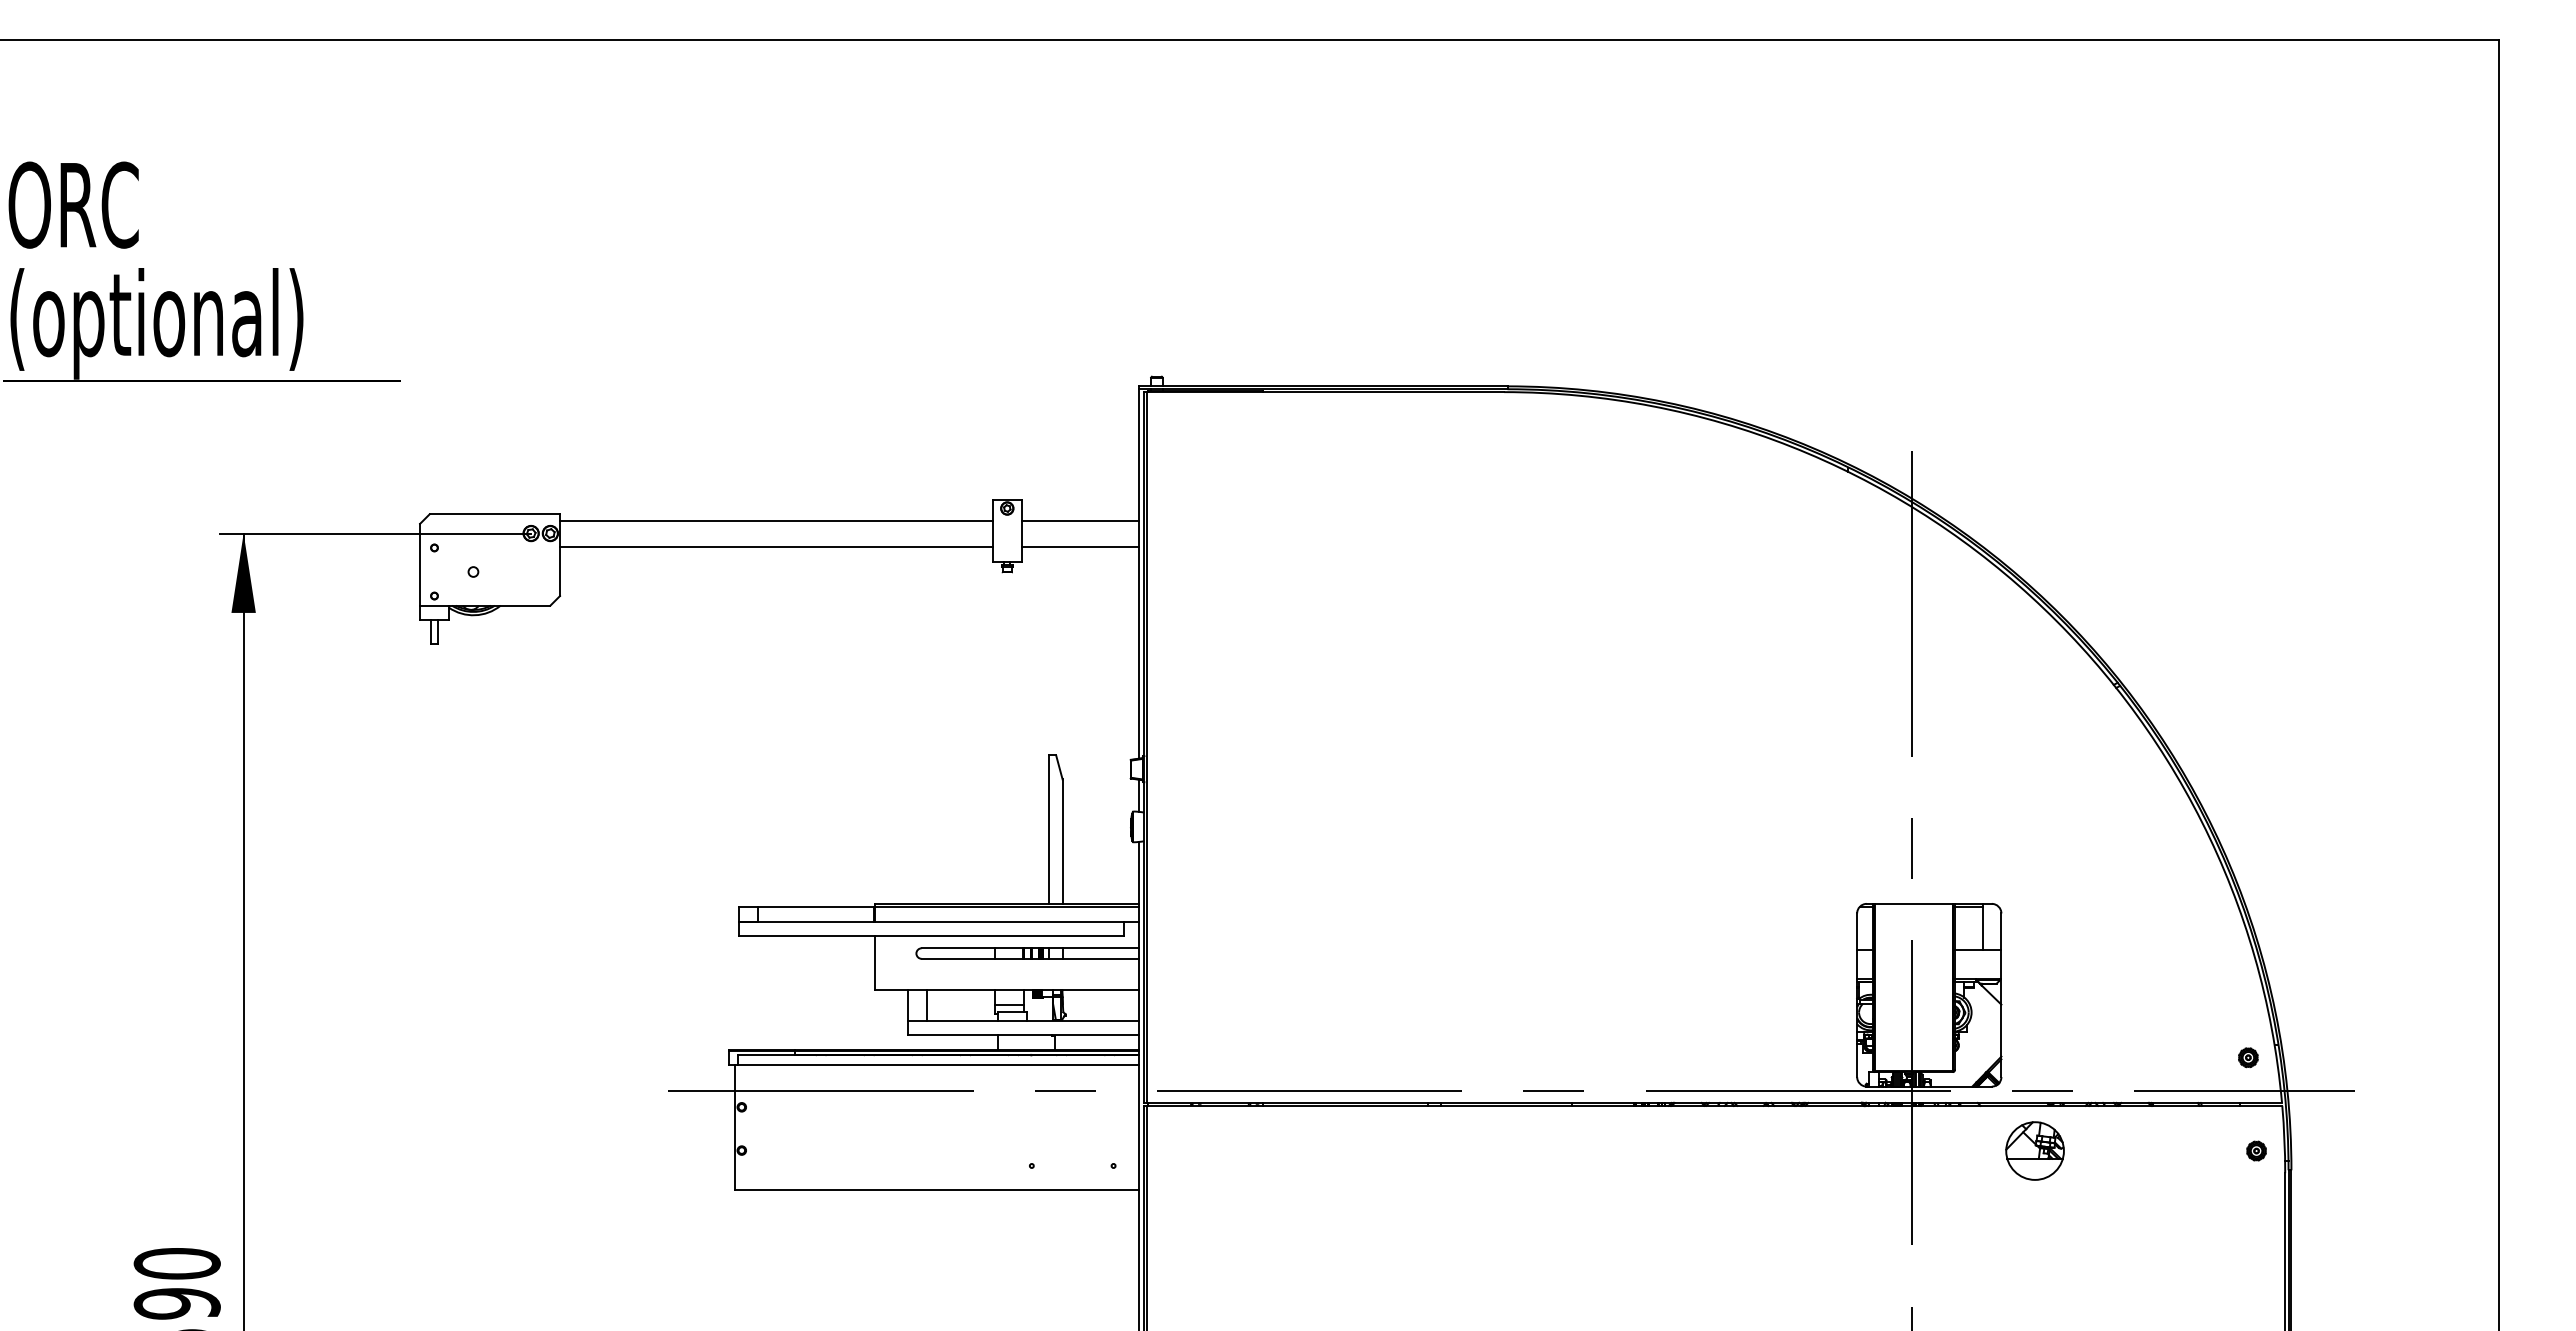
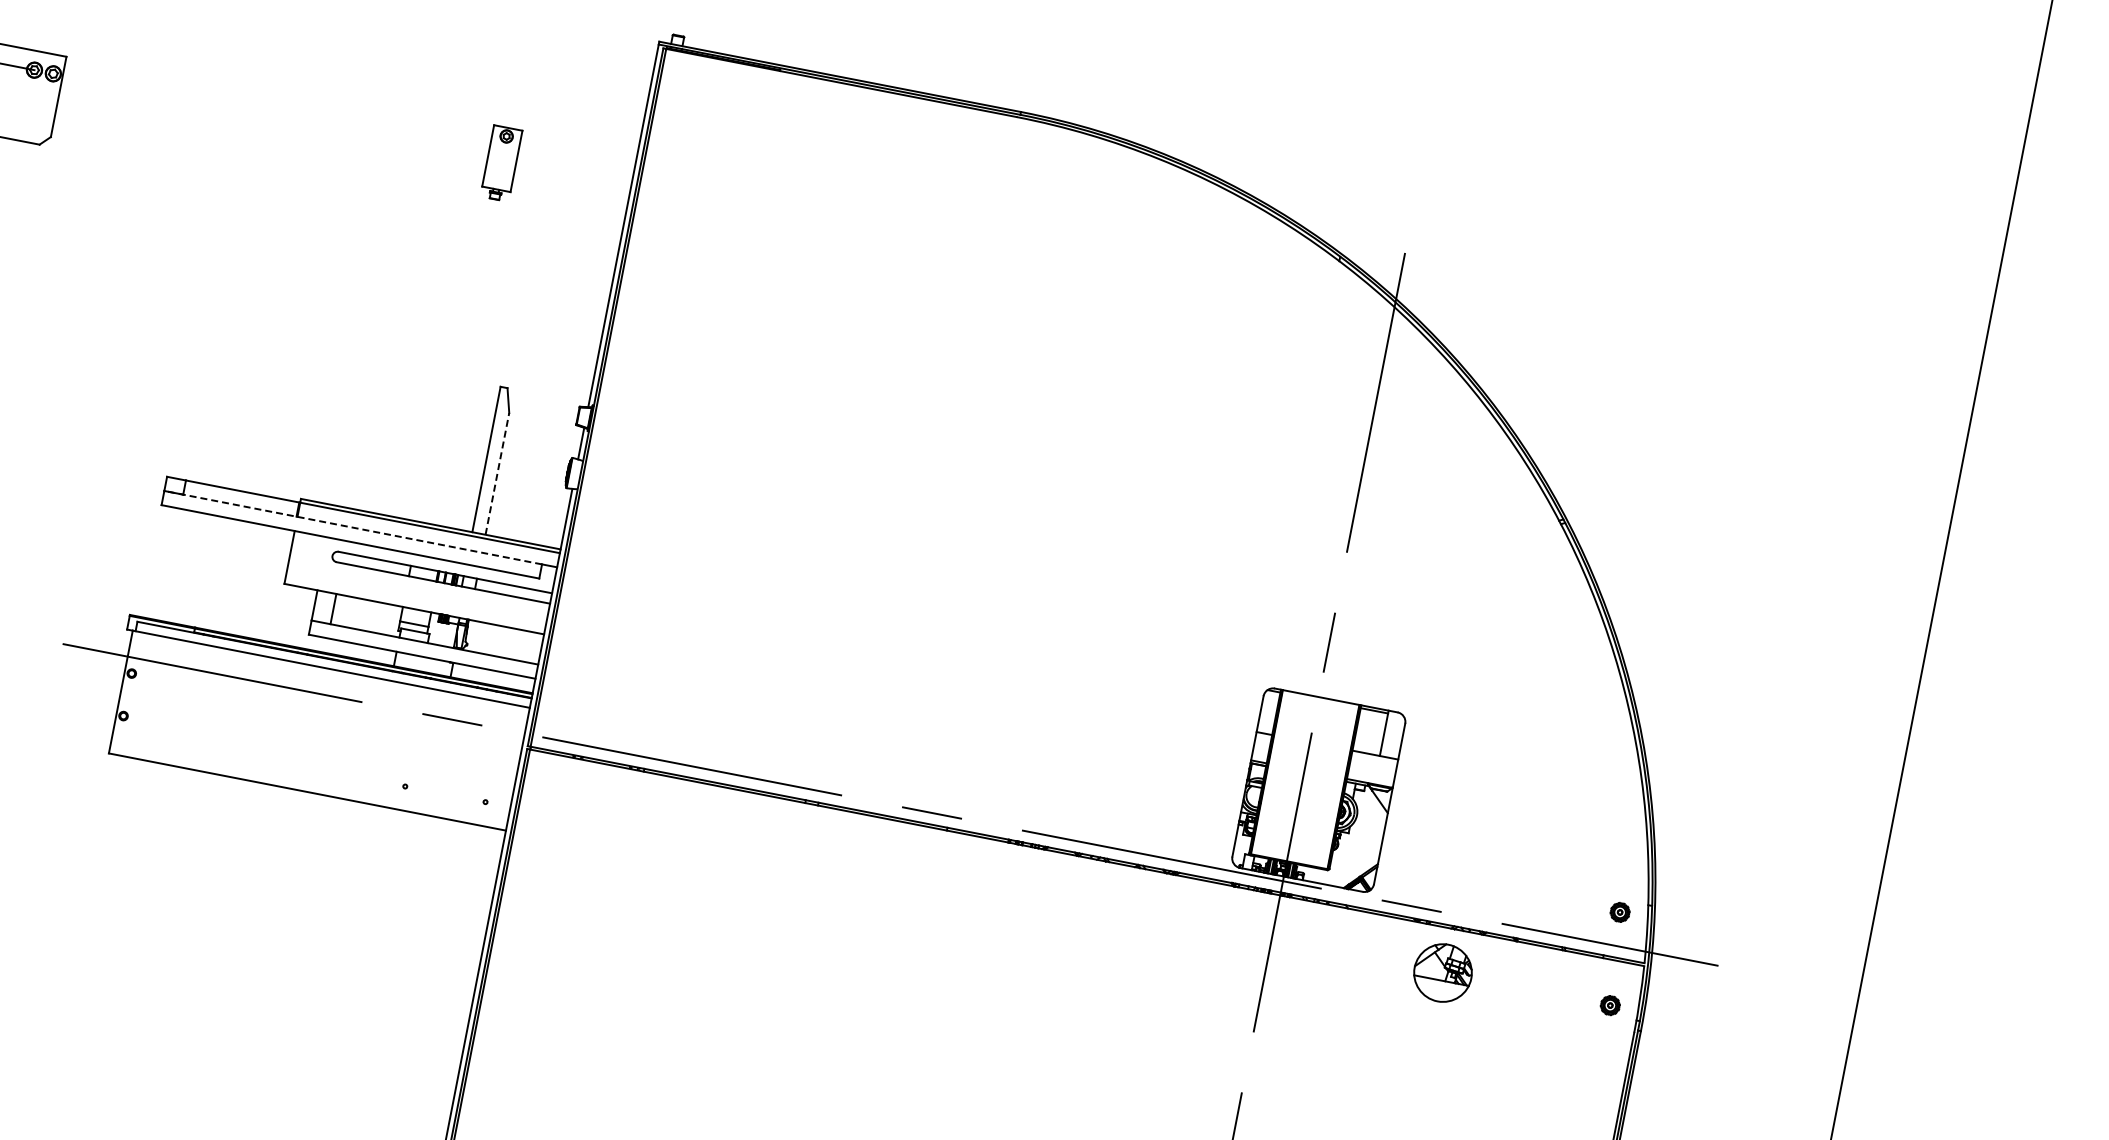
line: (776, 520) -> (277, 104), removed
line: (1080, 520) -> (576, 162), removed
line: (776, 546) -> (272, 129), removed
line: (1080, 546) -> (571, 187), removed
line: (1062, 841) -> (497, 473), solid -> dashed
line: (930, 921) -> (352, 527), solid -> dashed
part: (2034, 1150) -> (1442, 972), moved

